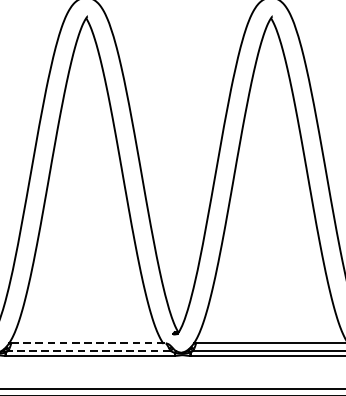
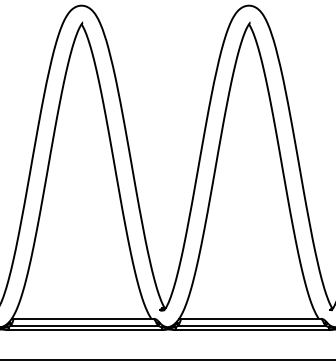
line: (89, 343) -> (84, 318), dashed -> solid
line: (89, 350) -> (84, 325), dashed -> solid

